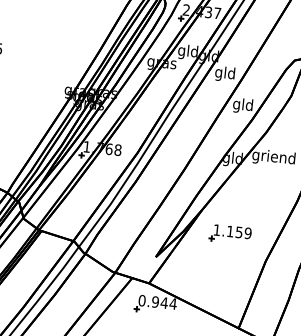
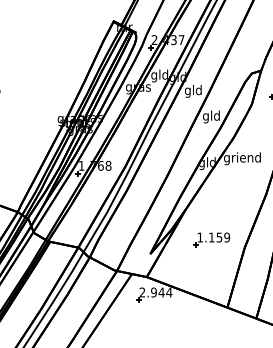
part: (229, 233) -> (211, 239), moved
text: (142, 300) -> (142, 292), 0.944 -> 2.944

